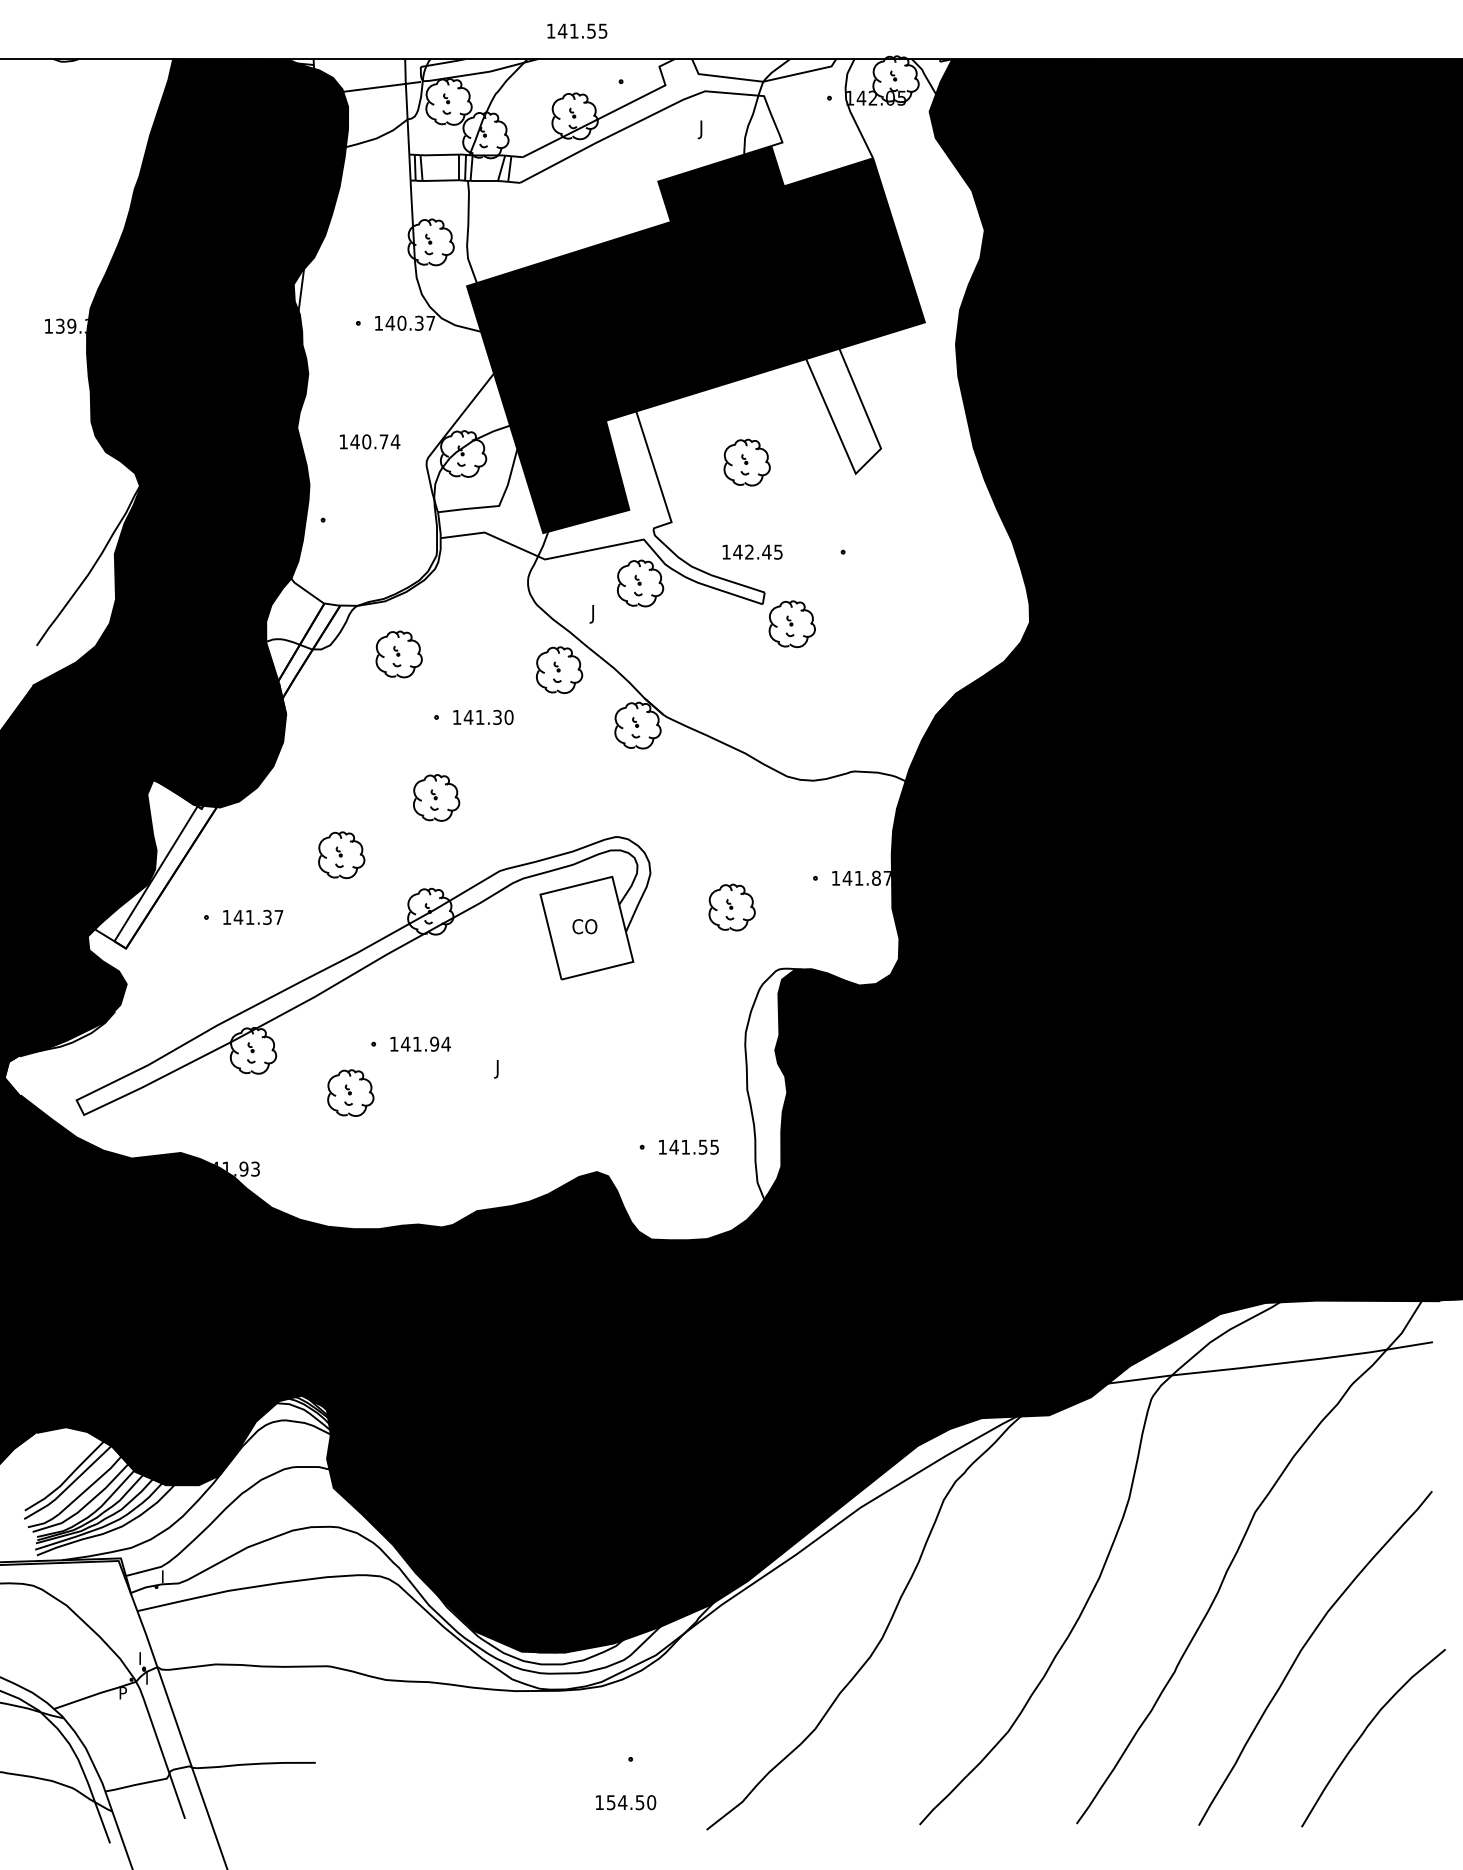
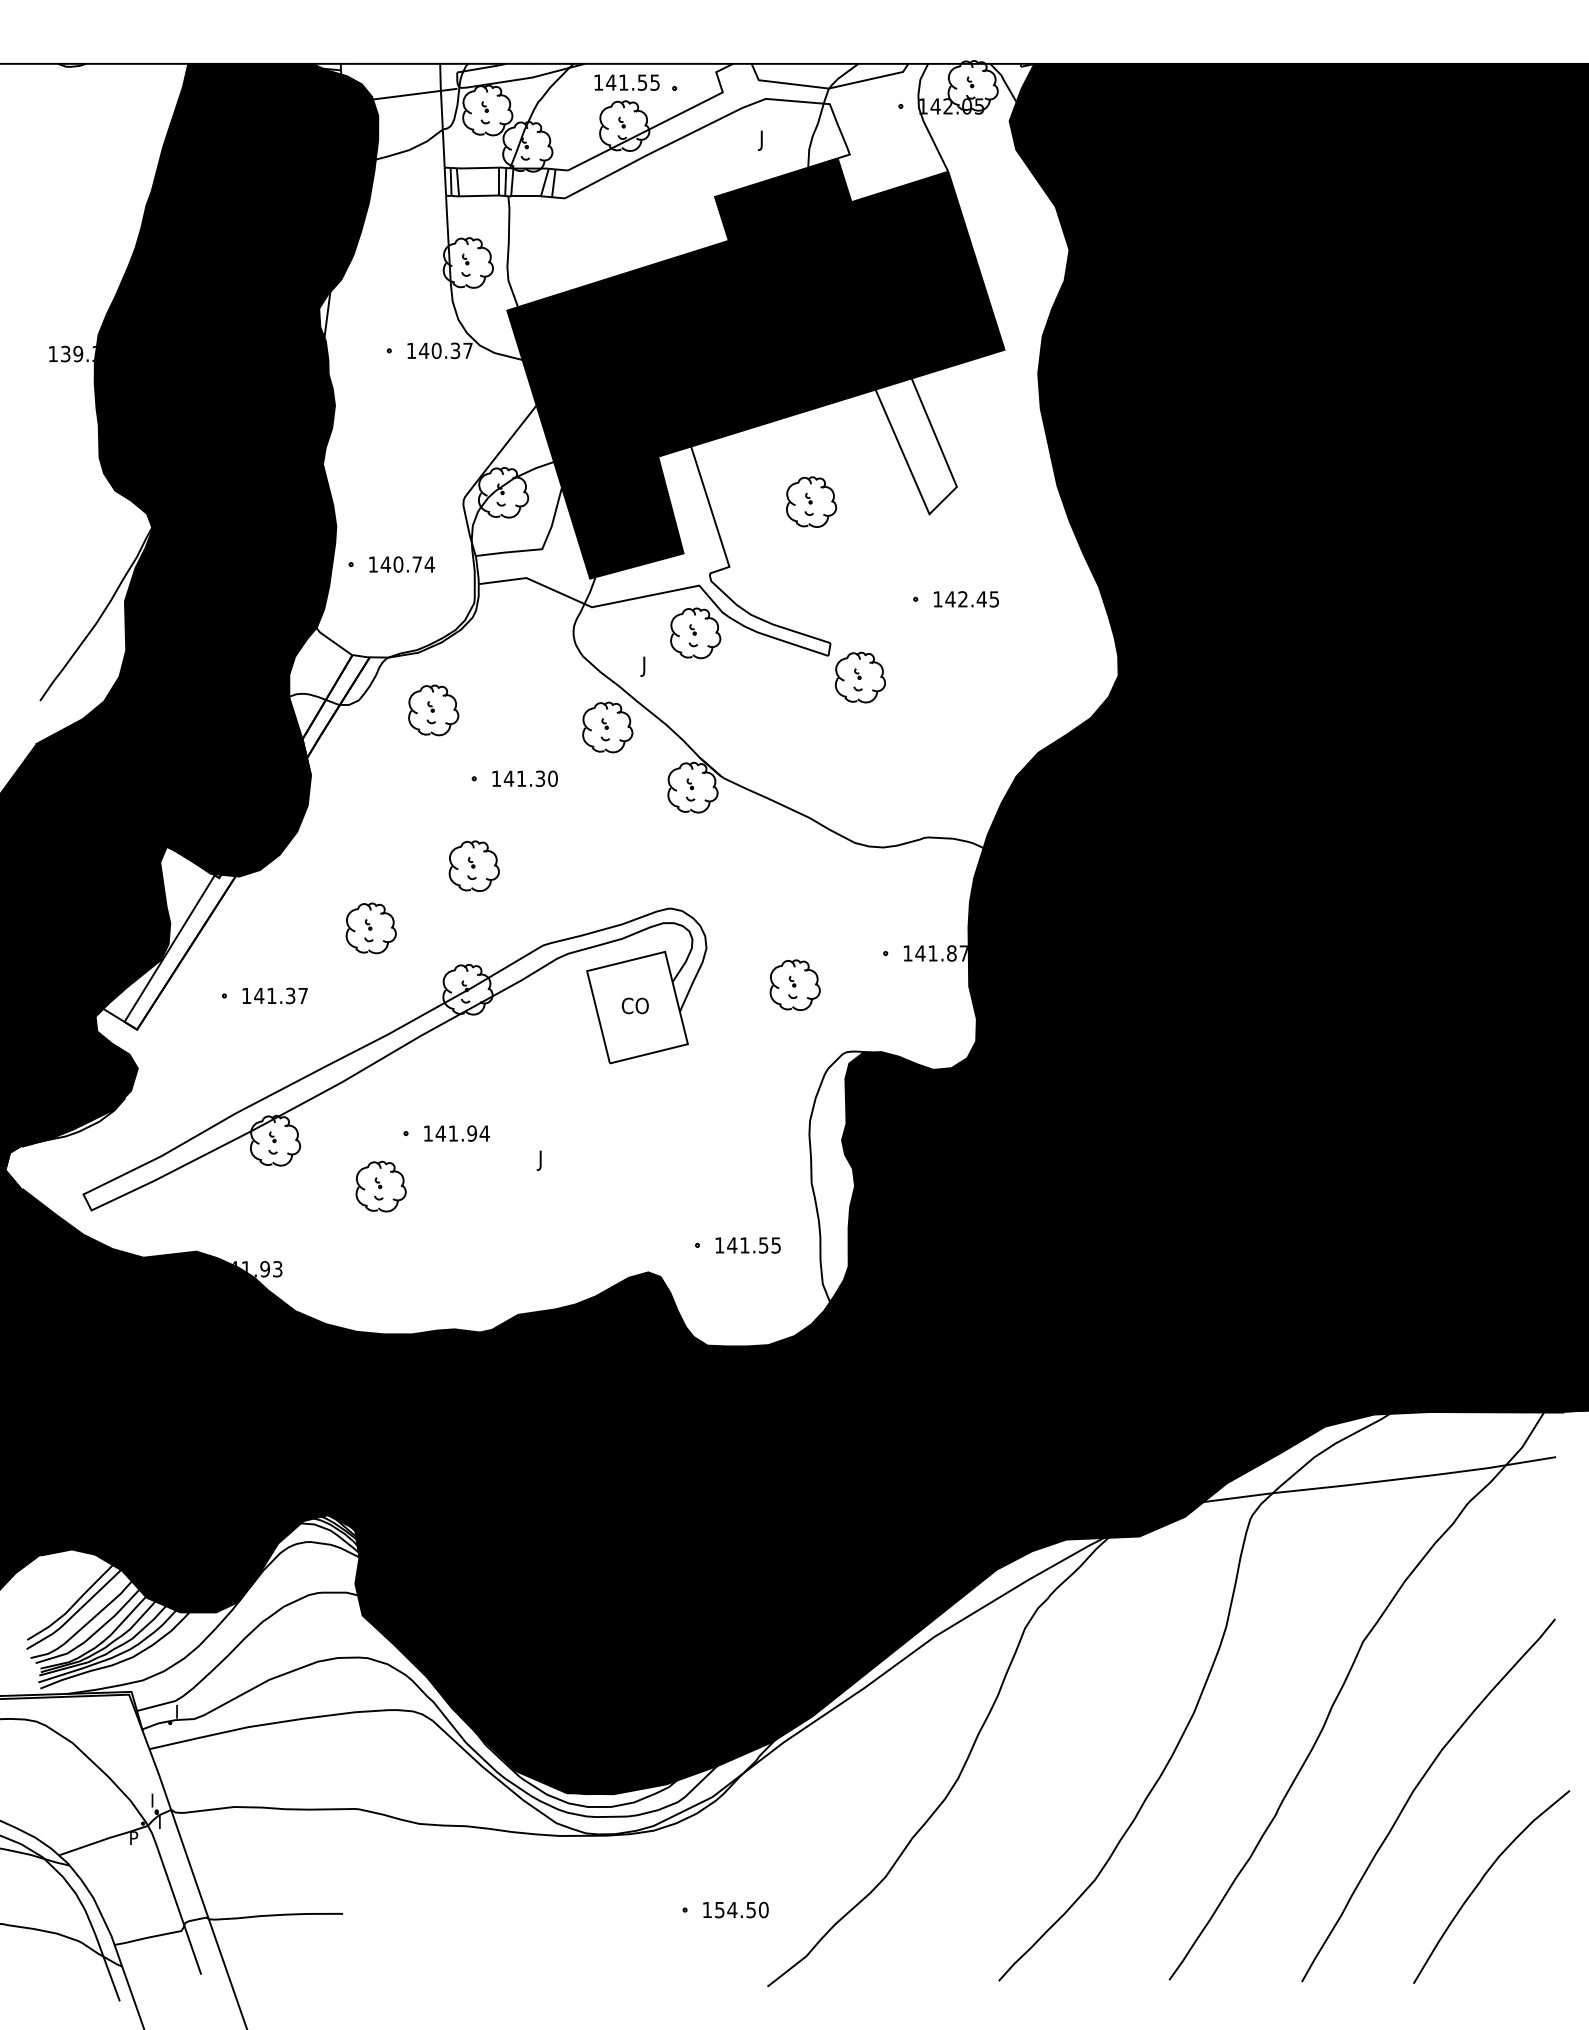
text: (576, 31) -> (626, 82), moved
text: (369, 441) -> (401, 564), moved
text: (752, 552) -> (966, 599), moved
text: (625, 1802) -> (735, 1909), moved

